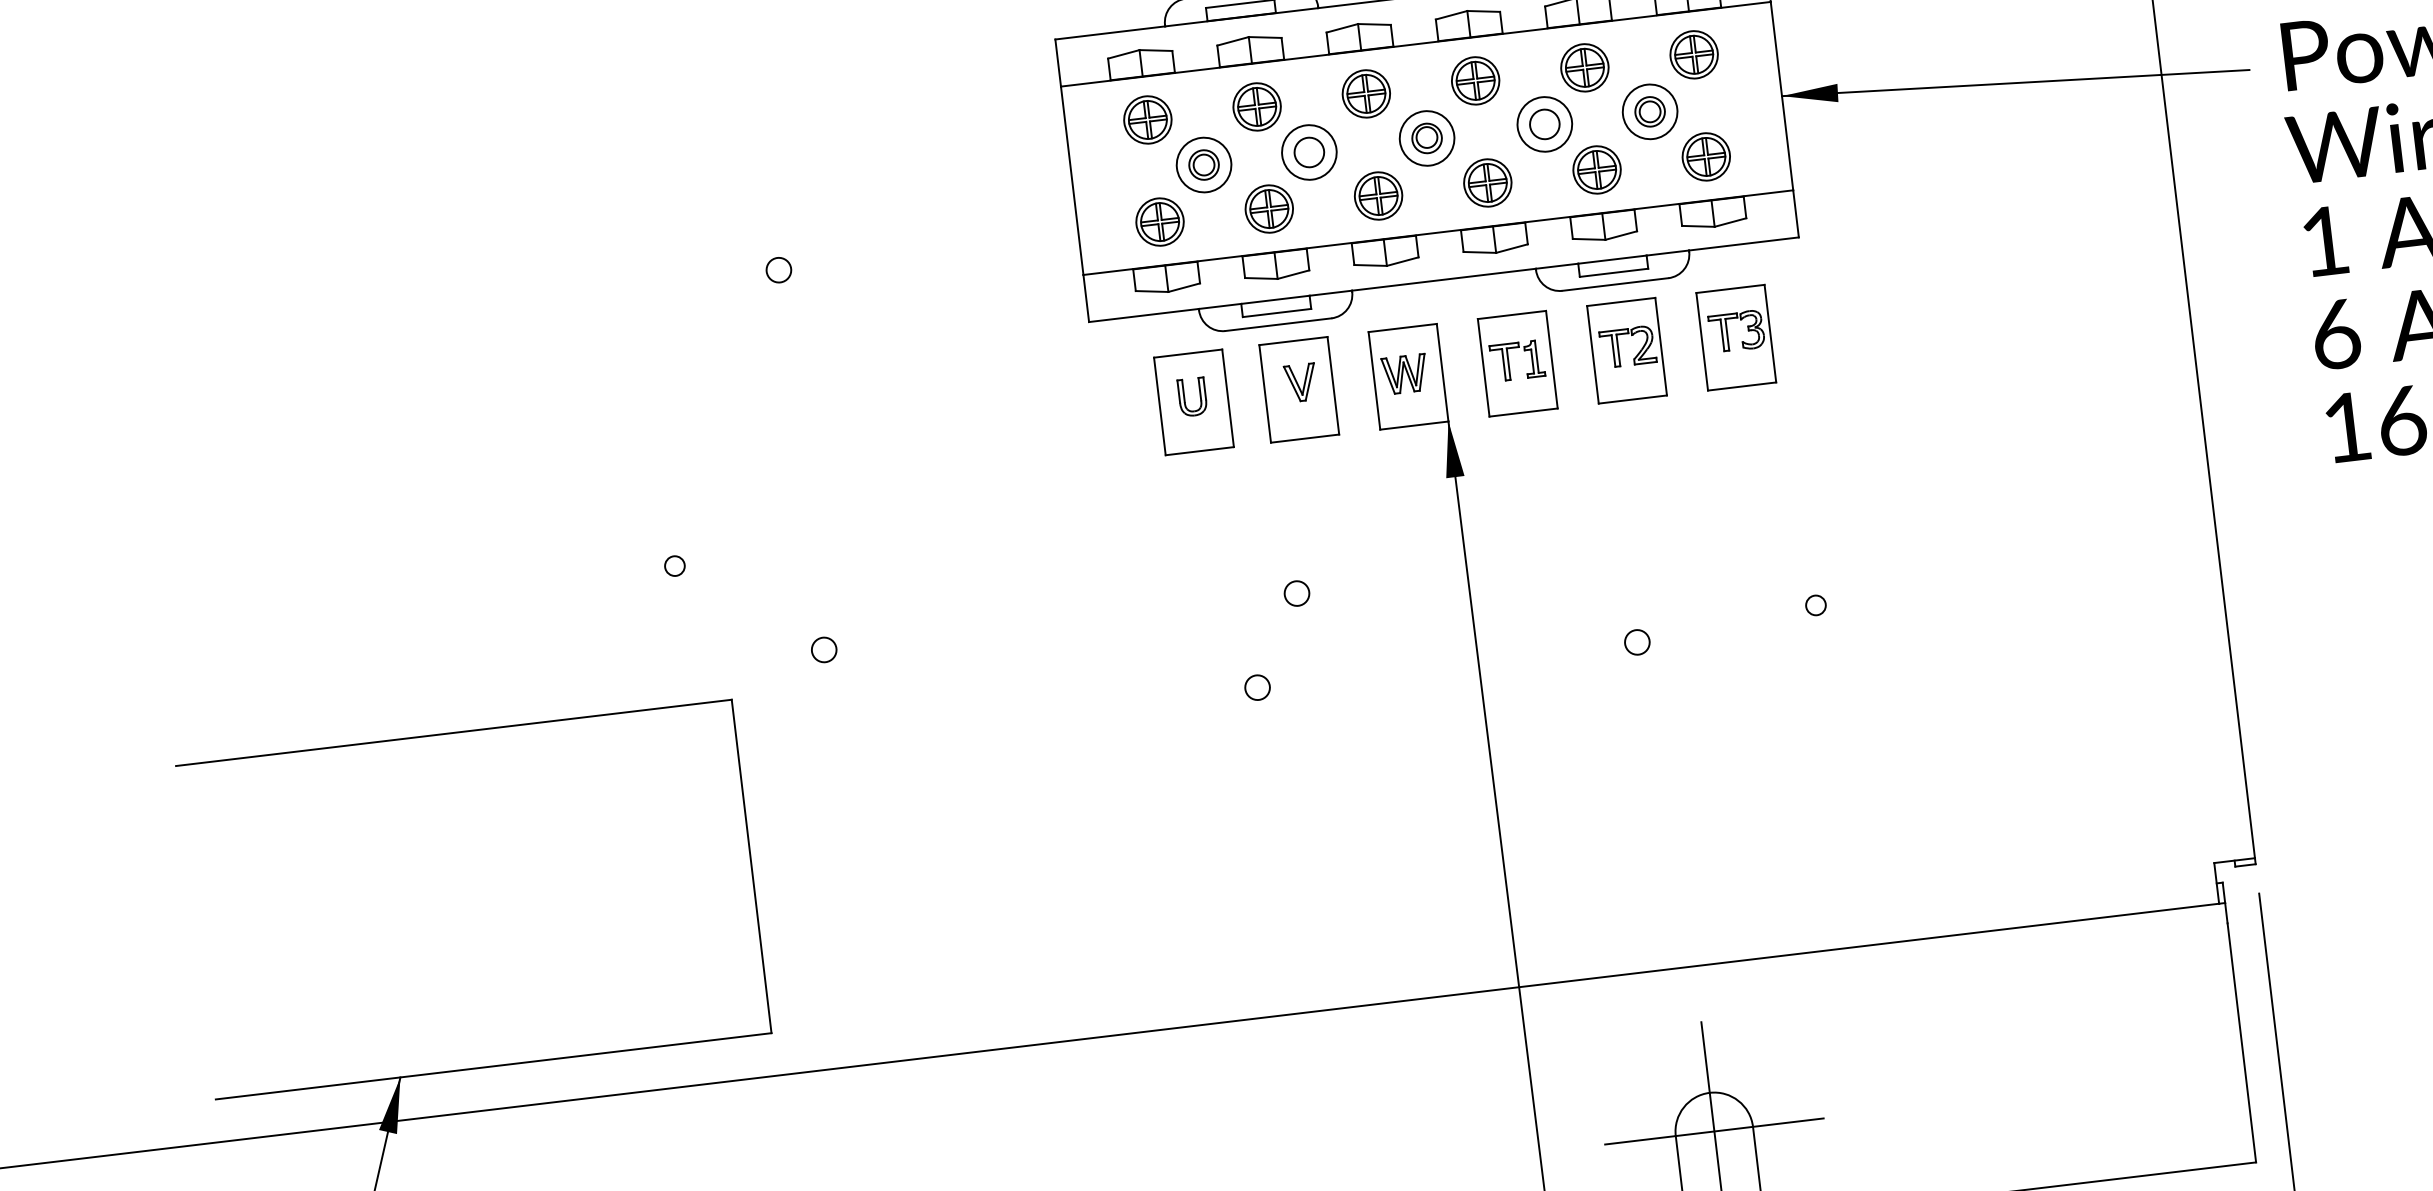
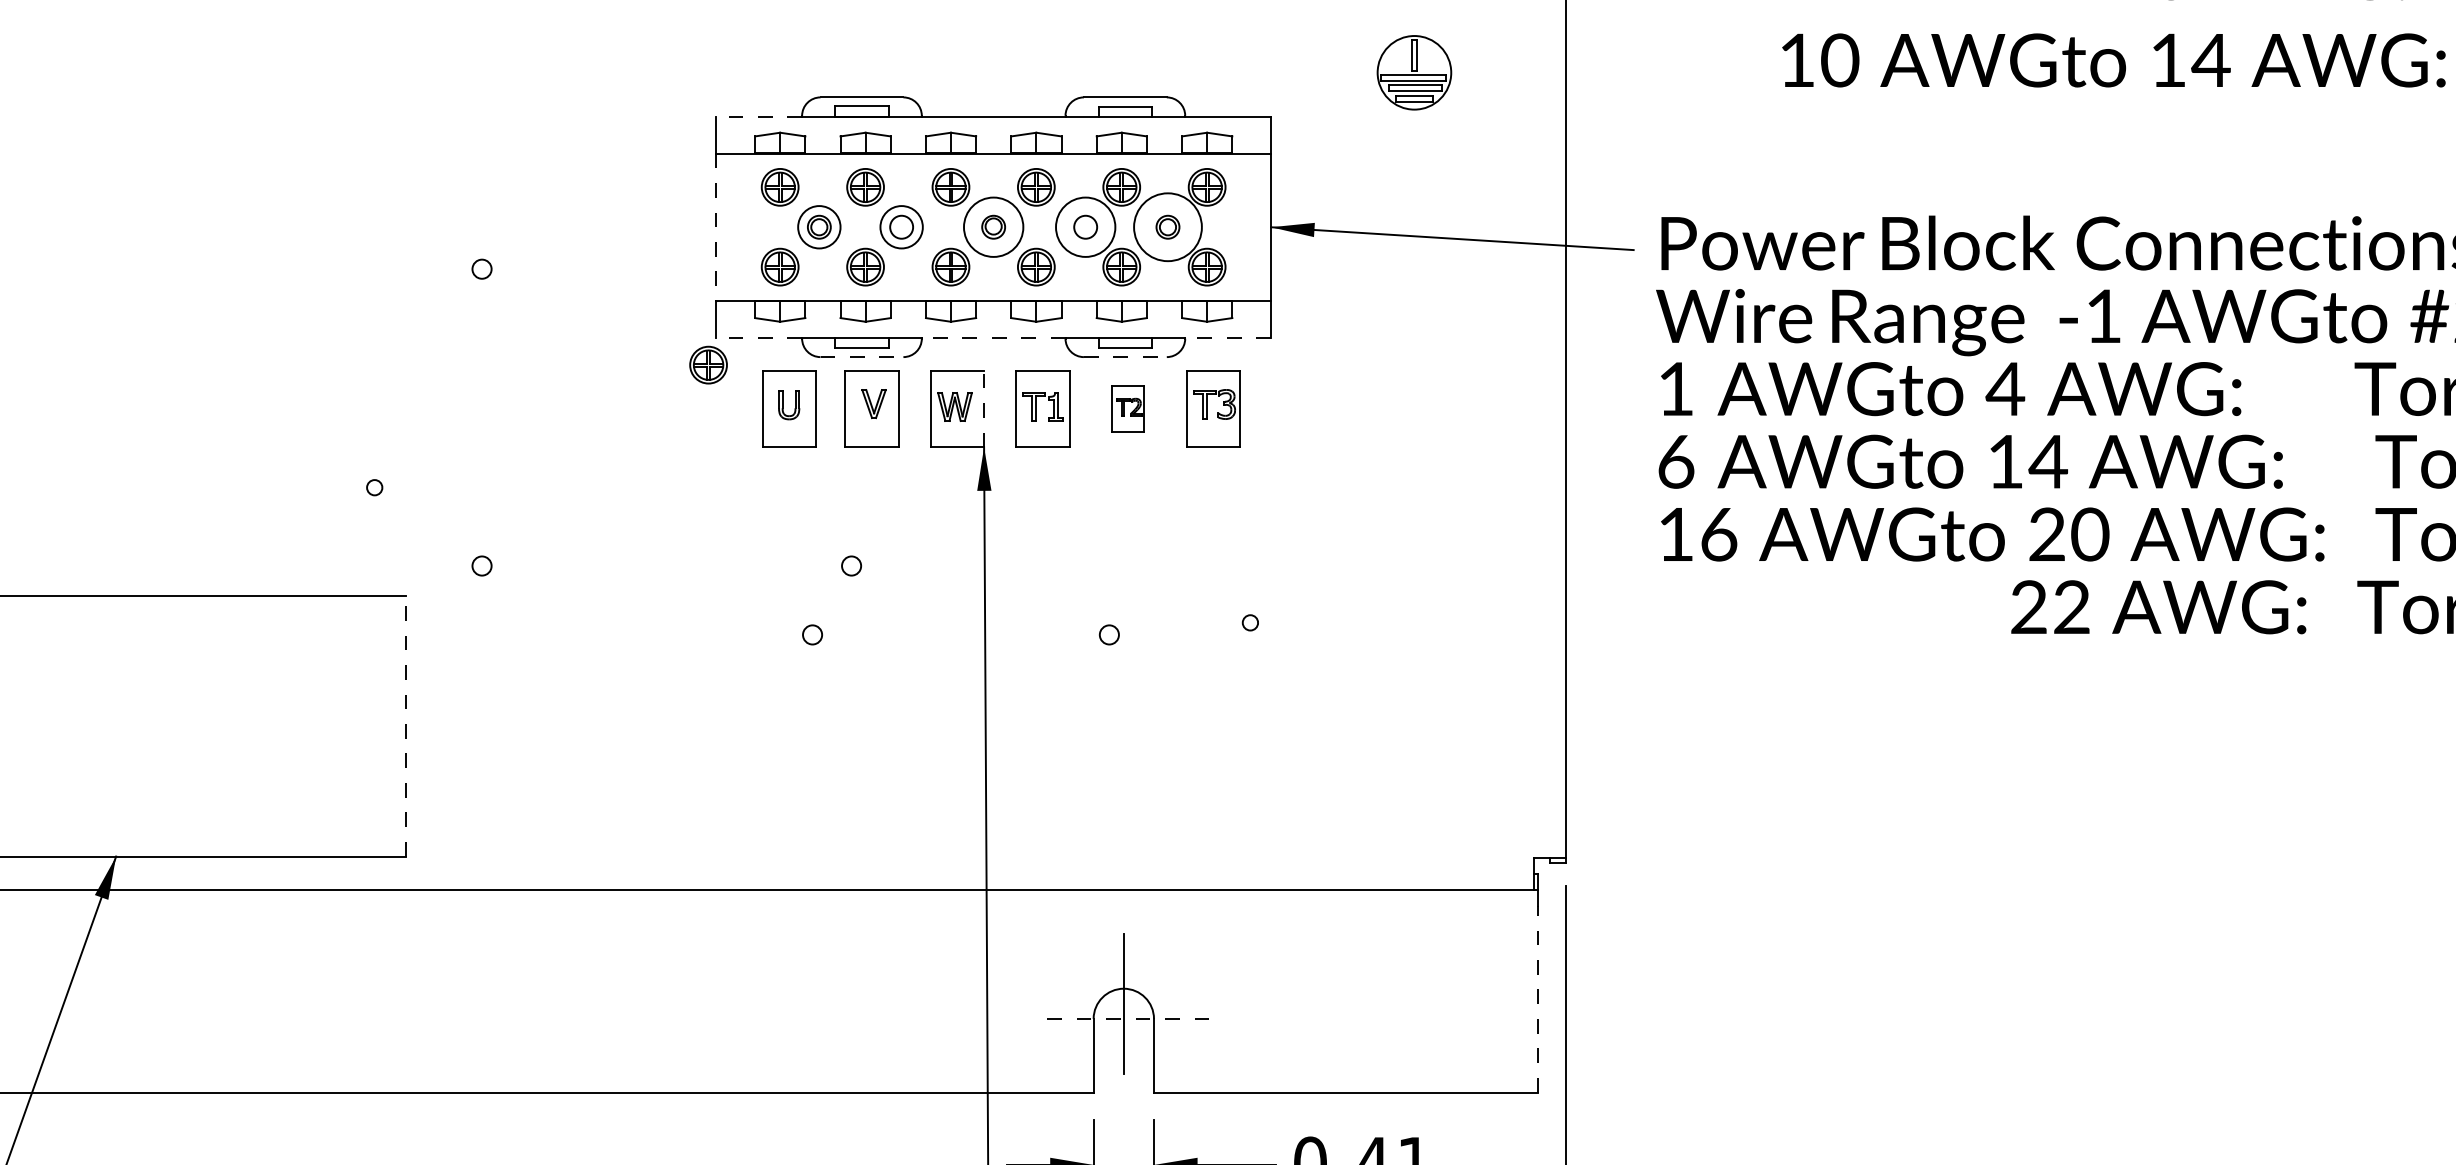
line: (1110, 32) -> (759, 116), solid -> dashed
circle: (1649, 112) -> (1167, 227), size x1.6
circle: (1544, 124) -> (1085, 227), size x1.4
circle: (1426, 138) -> (993, 227), size x1.4
line: (1072, 181) -> (716, 227), solid -> dashed
line: (1744, 243) -> (1228, 337), solid -> dashed
line: (1443, 279) -> (993, 337), solid -> dashed
line: (1615, 284) -> (1125, 357), solid -> dashed
line: (1144, 315) -> (759, 337), solid -> dashed
line: (1279, 325) -> (862, 357), solid -> dashed
part: (1627, 349) -> (1128, 408), size x0.6
part: (1083, 357) -> (708, 364), added
line: (1443, 371) -> (984, 408), solid -> dashed
line: (751, 865) -> (406, 725), solid -> dashed
line: (2241, 1042) -> (1538, 998), solid -> dashed
line: (1713, 1130) -> (1123, 1018), solid -> dashed

